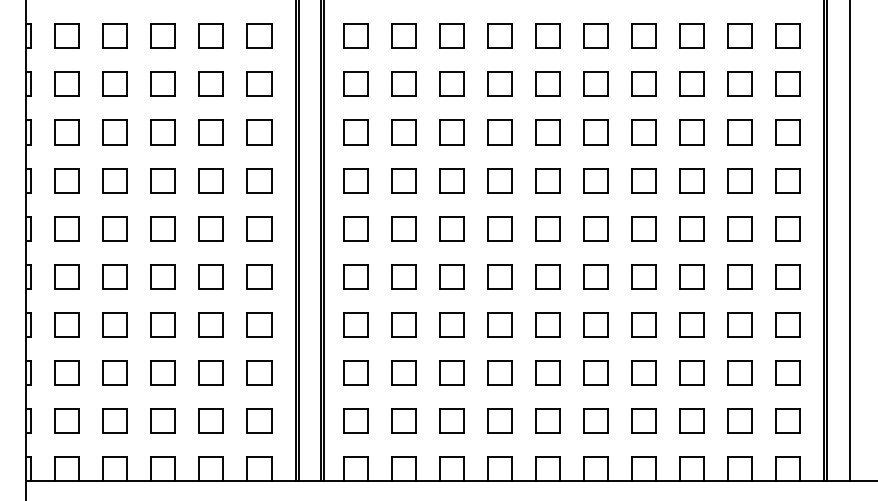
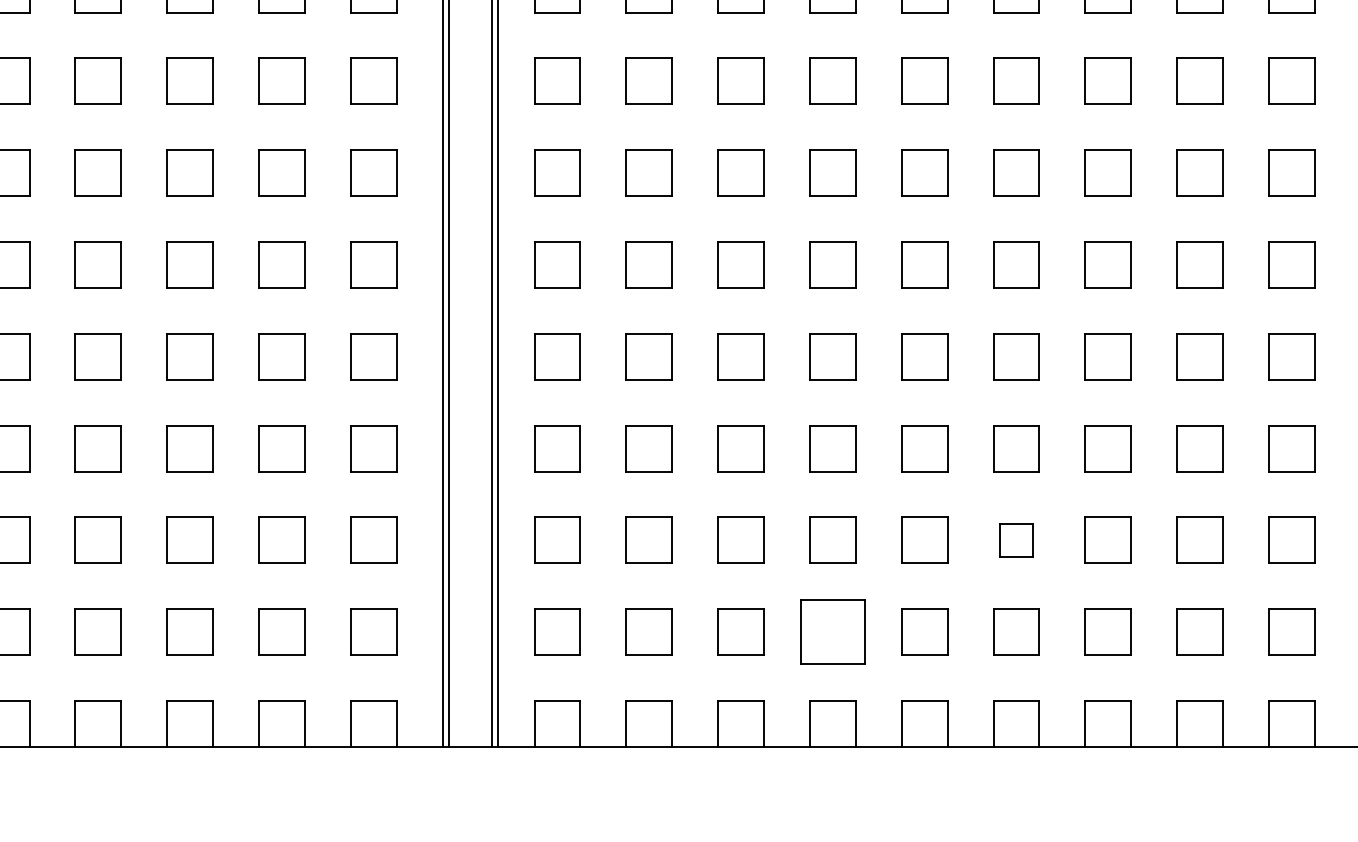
part: (595, 372) -> (1015, 539), size x0.7
part: (499, 420) -> (832, 631), size x1.4

